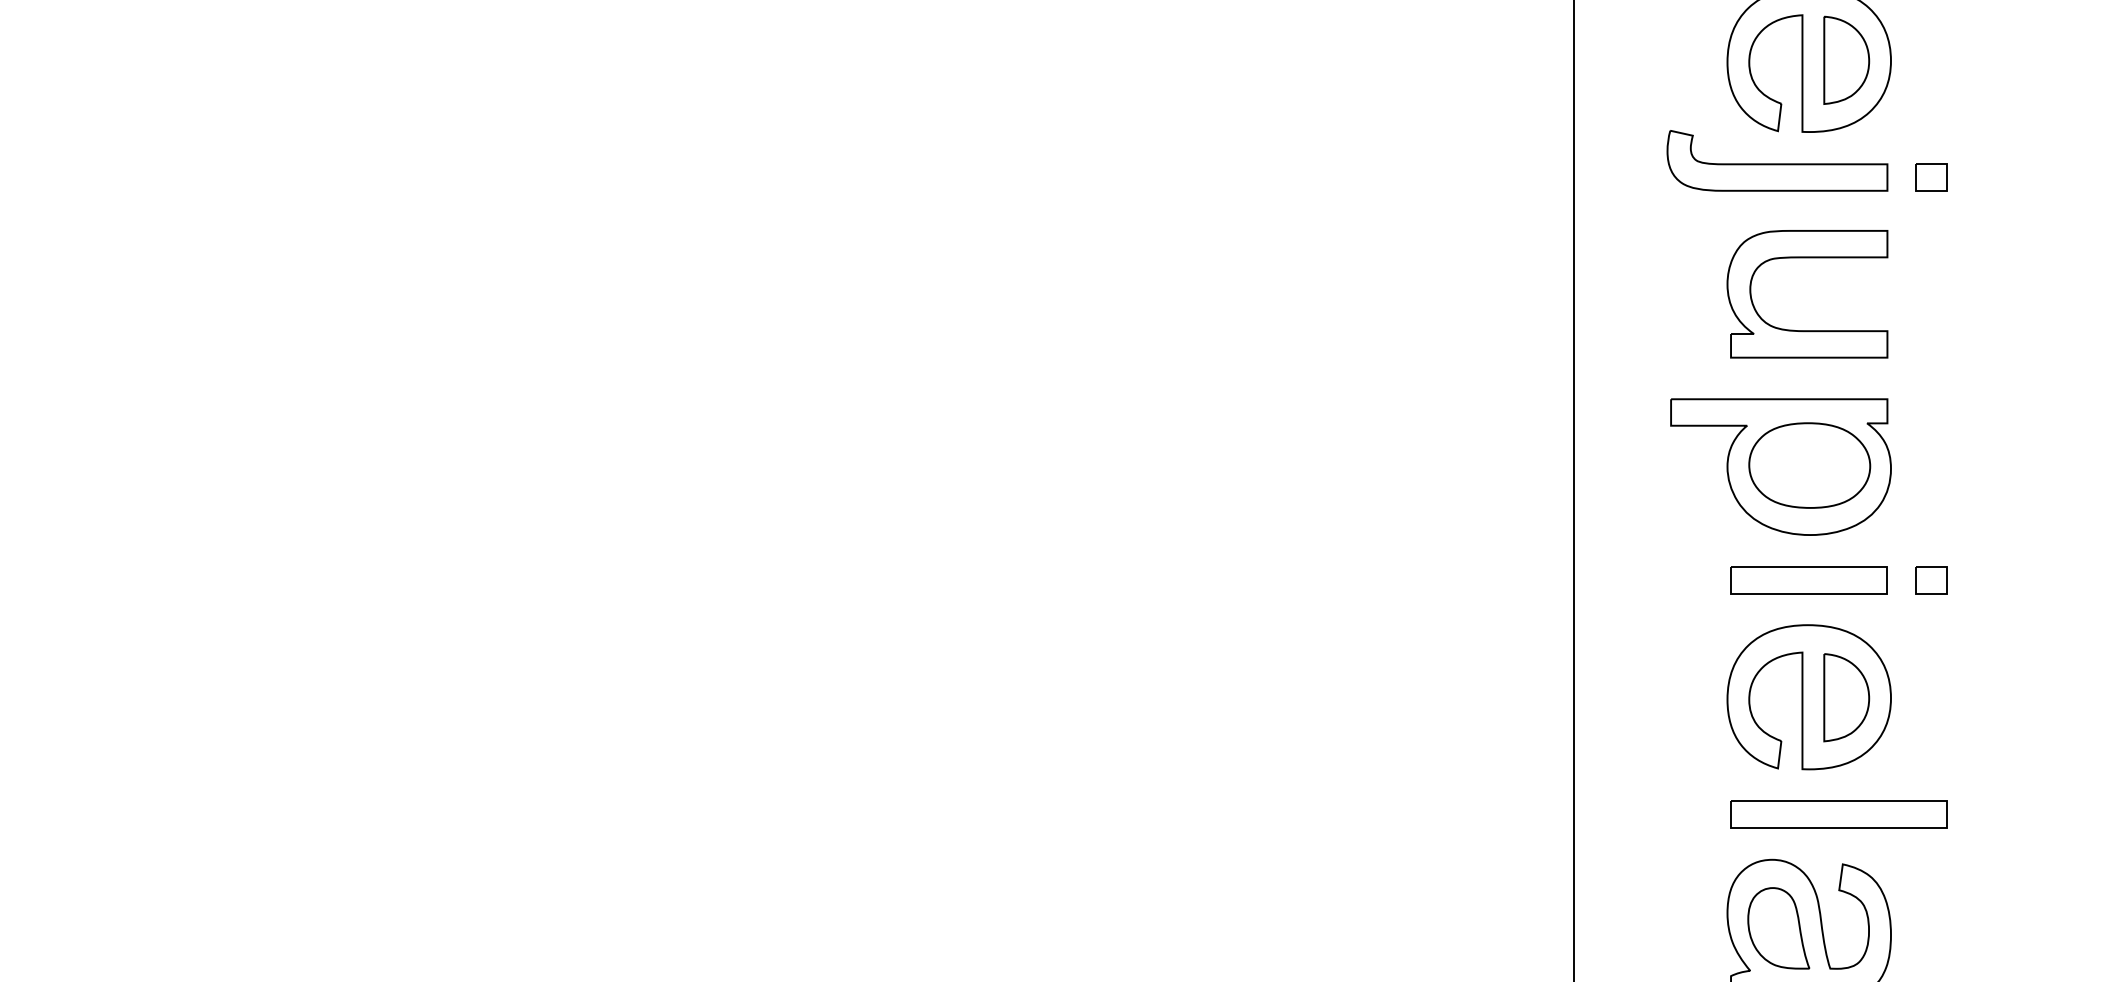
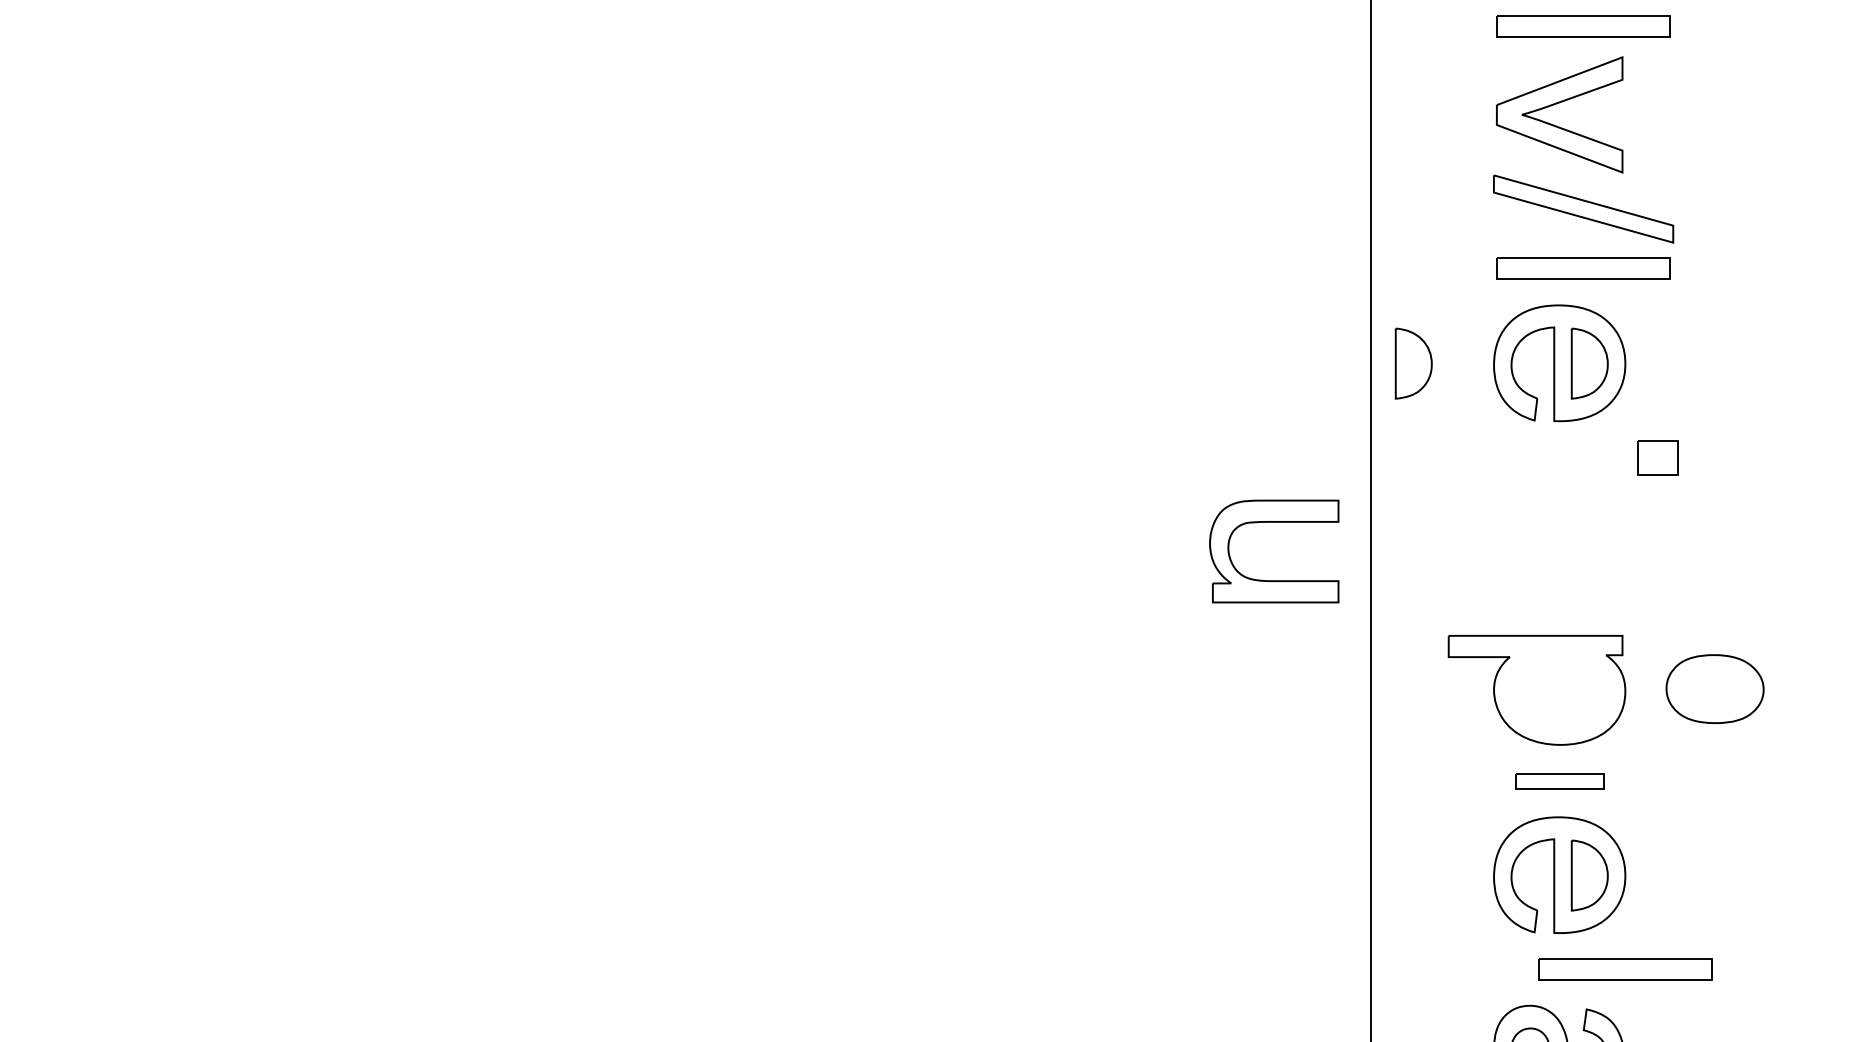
part: (1627, 60) -> (1413, 363), added
part: (1777, 161) -> (1534, 444), removed
part: (1931, 177) -> (1657, 457), size x1.6
part: (1807, 258) -> (1274, 522), moved
part: (1808, 464) -> (1714, 688), moved
part: (1808, 580) -> (1559, 781), size x0.7
part: (1931, 580) -> (1657, 781), removed
part: (1838, 814) -> (1625, 969), moved

